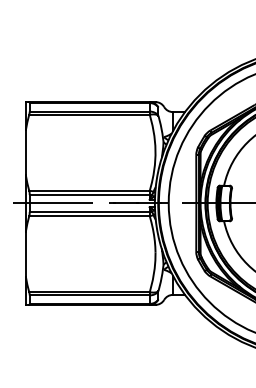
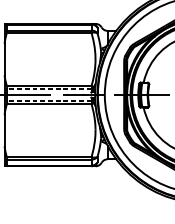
line: (89, 195) -> (49, 89), solid -> dashed
line: (89, 211) -> (49, 100), solid -> dashed

